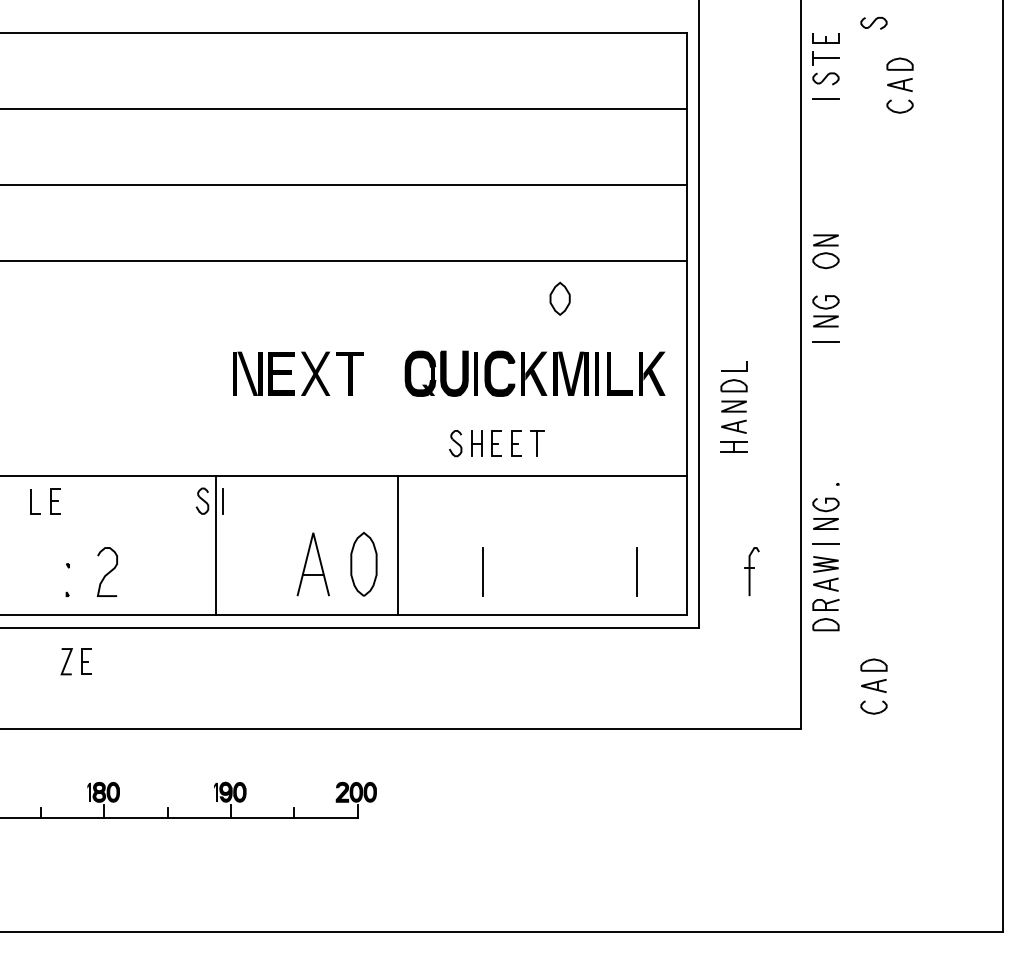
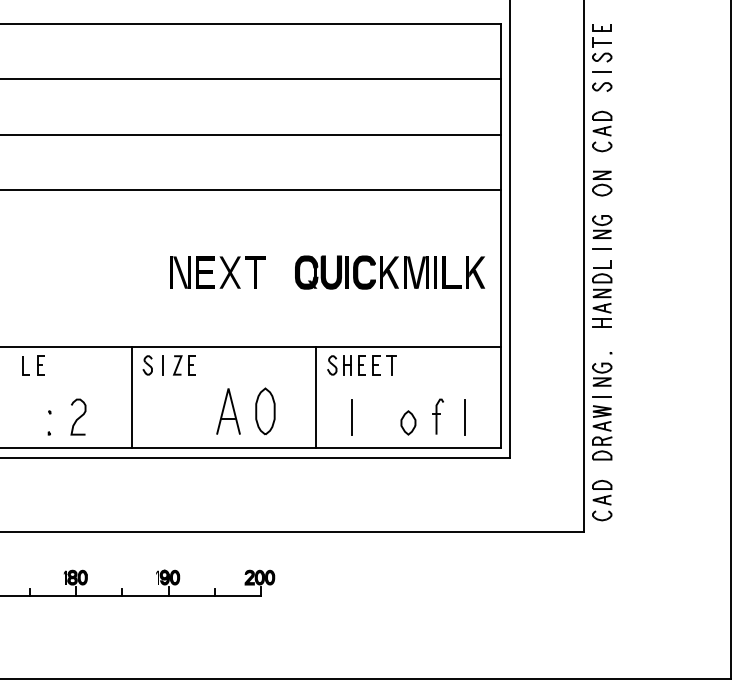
part: (874, 22) -> (602, 86), moved
part: (900, 85) -> (602, 131), moved
part: (560, 298) -> (408, 422), moved
part: (734, 406) -> (602, 293), moved
part: (495, 443) -> (361, 365), moved
line: (215, 545) -> (131, 397), moved
line: (398, 545) -> (316, 397), moved
part: (750, 571) -> (437, 416), moved
part: (75, 661) -> (184, 365), moved
part: (874, 686) -> (602, 500), moved

